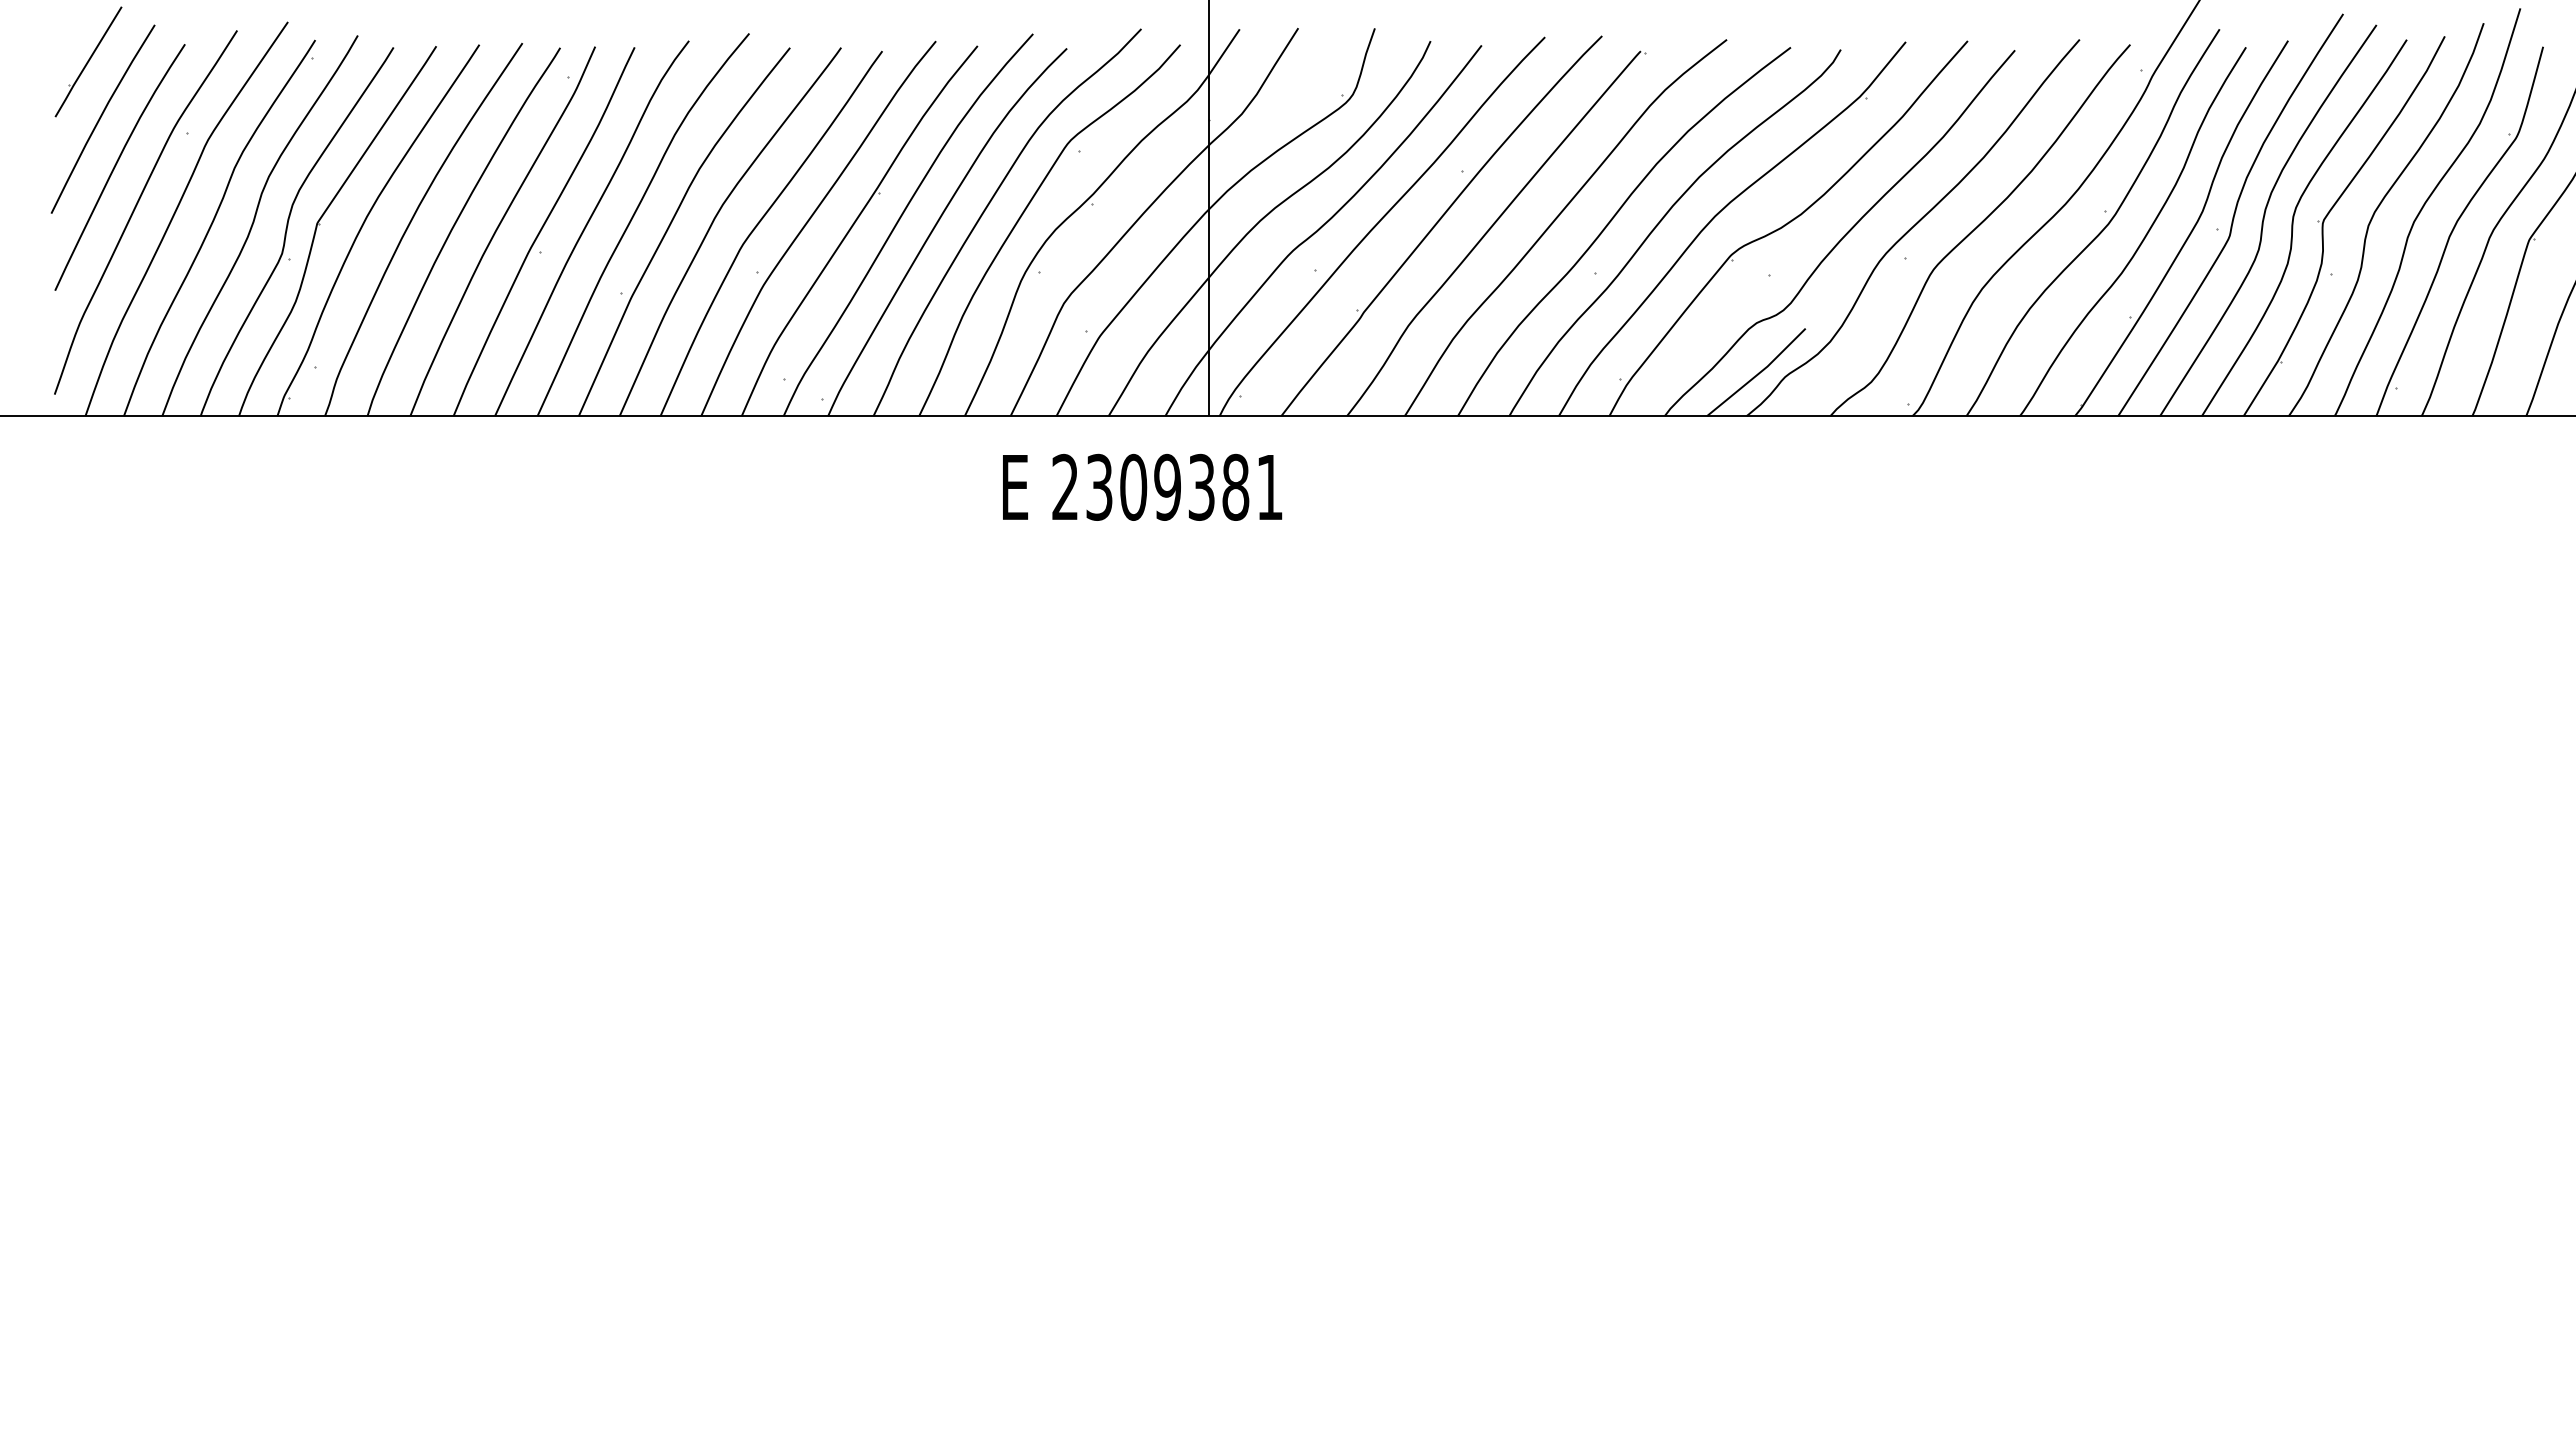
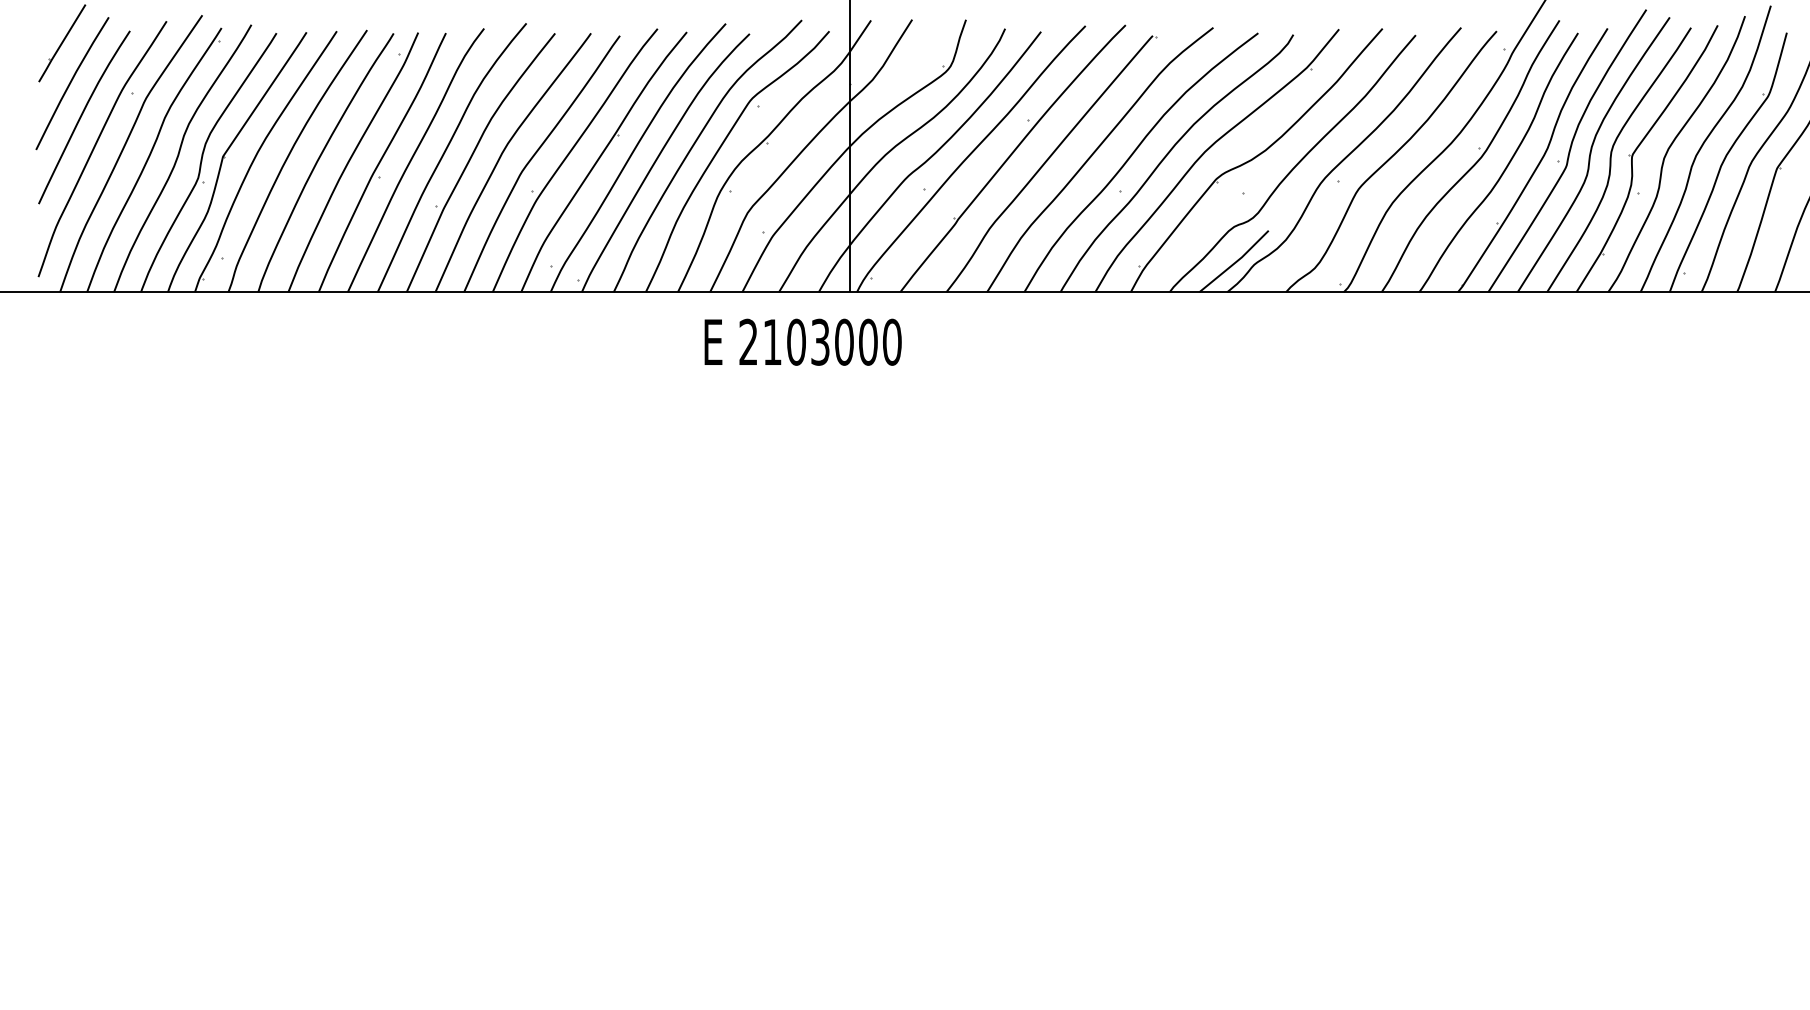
text: (1184, 486) -> (832, 341), 2309381 -> 2103000

